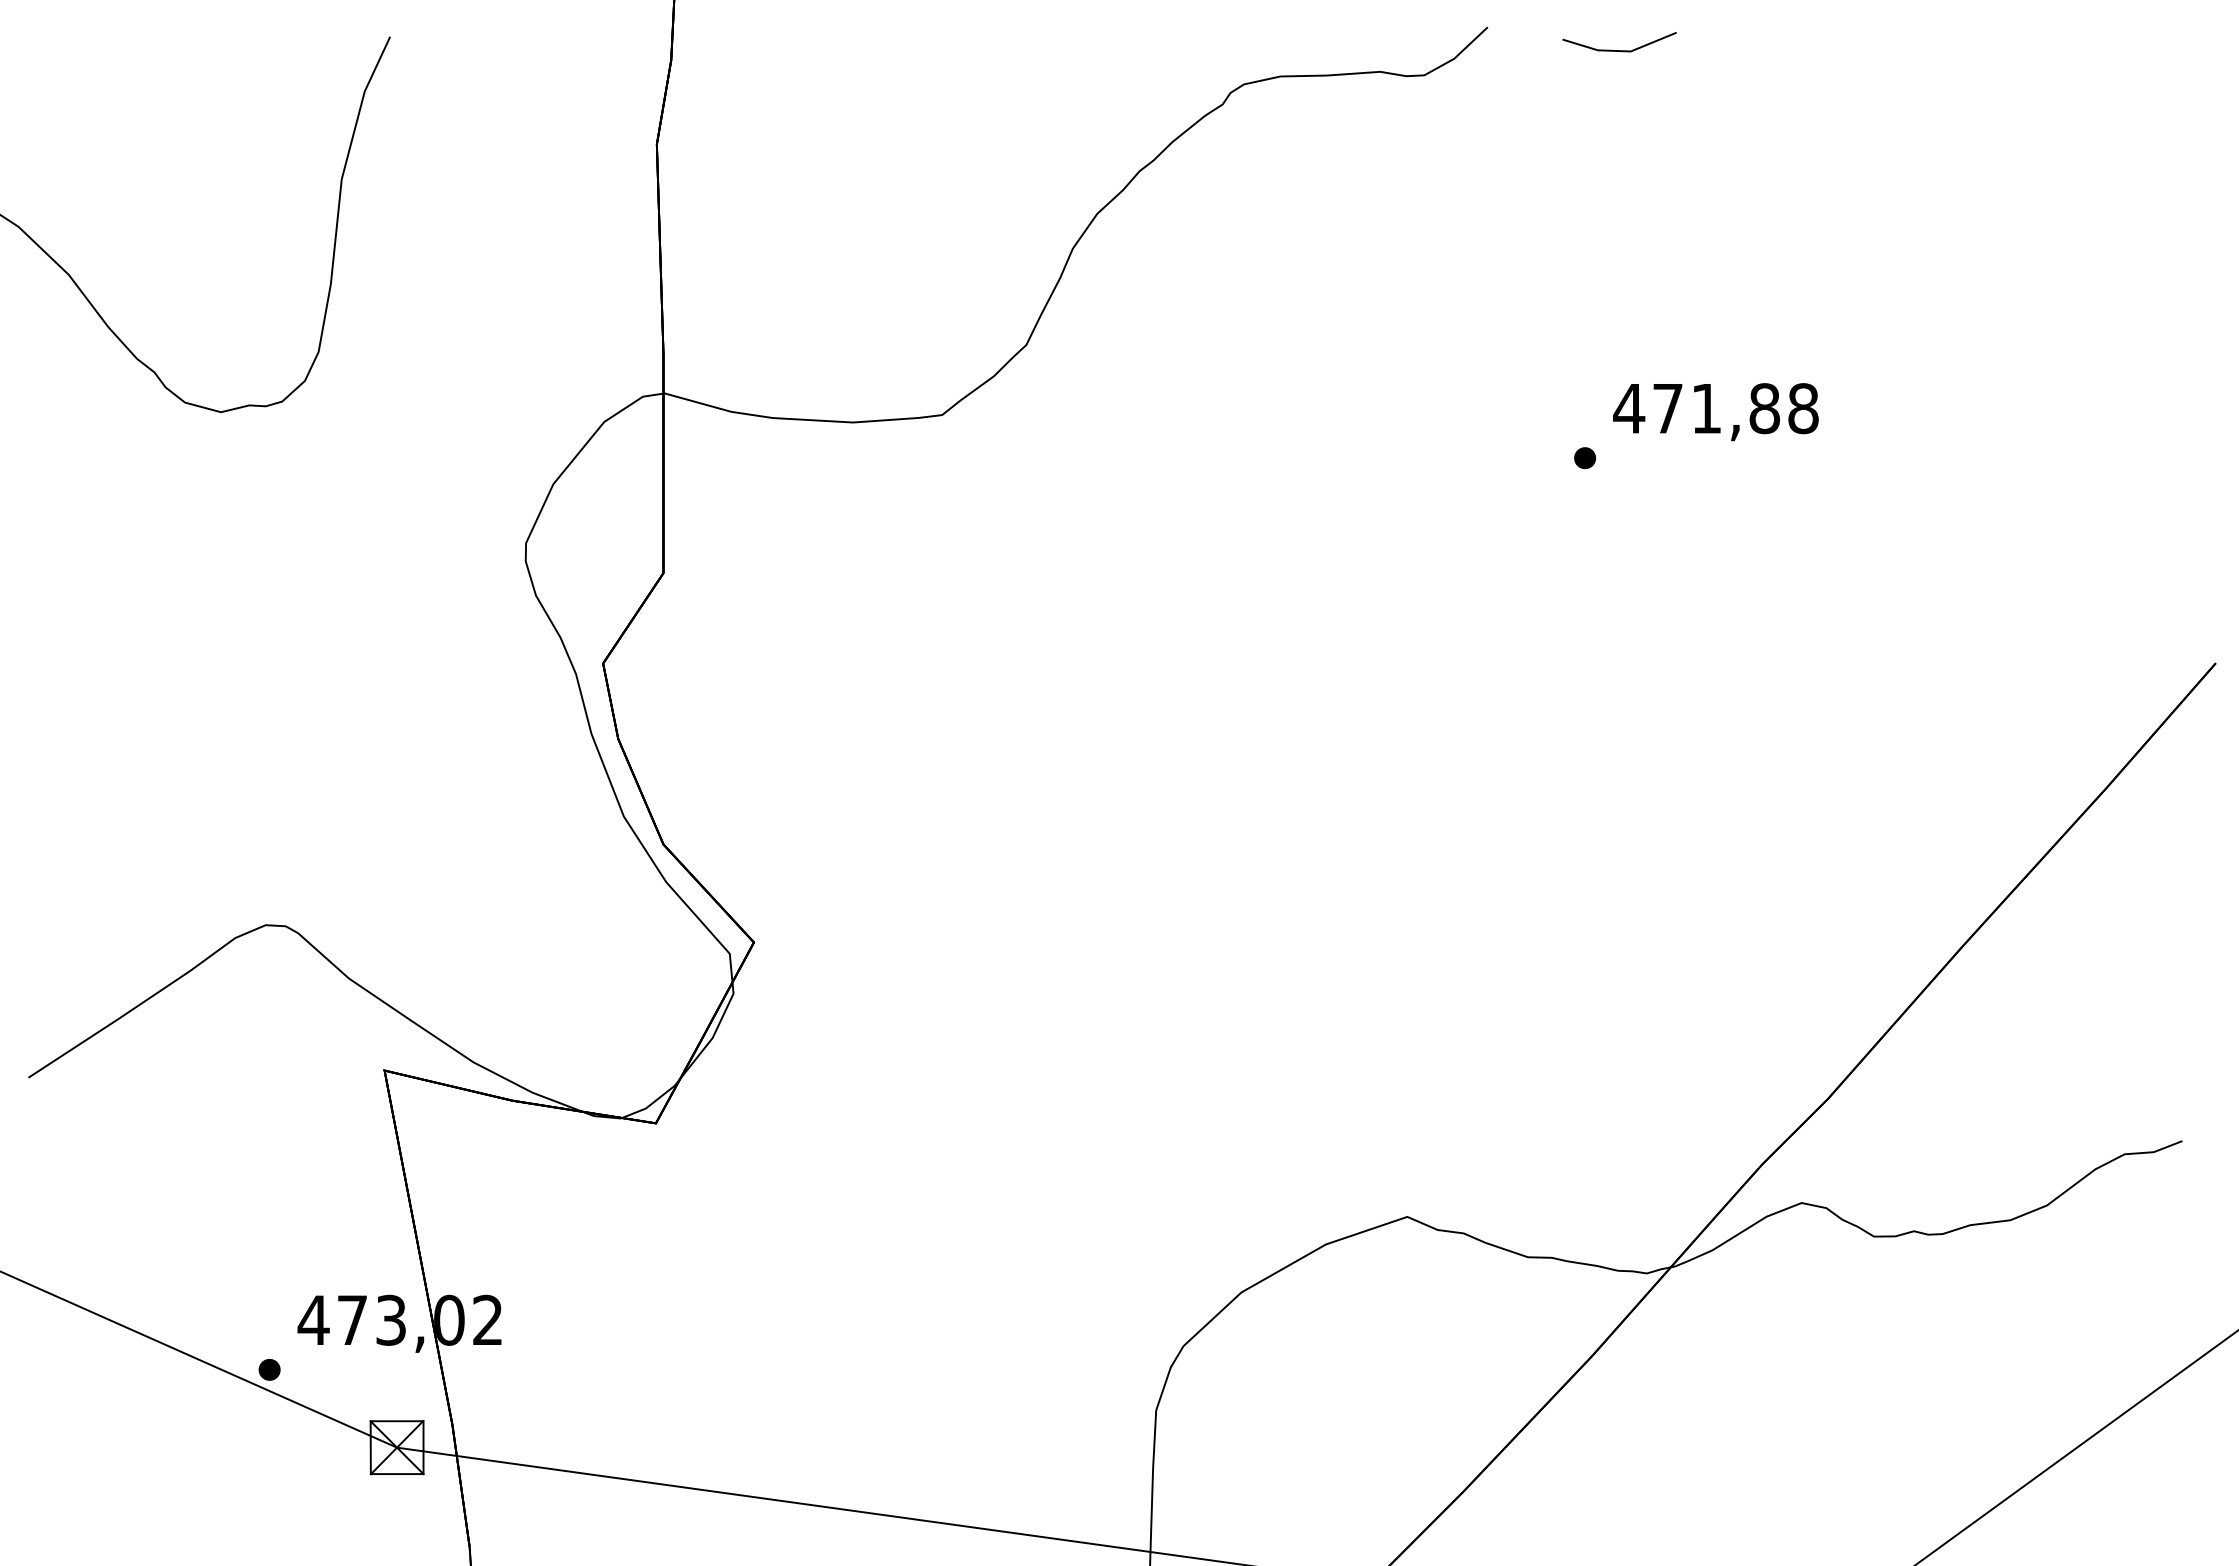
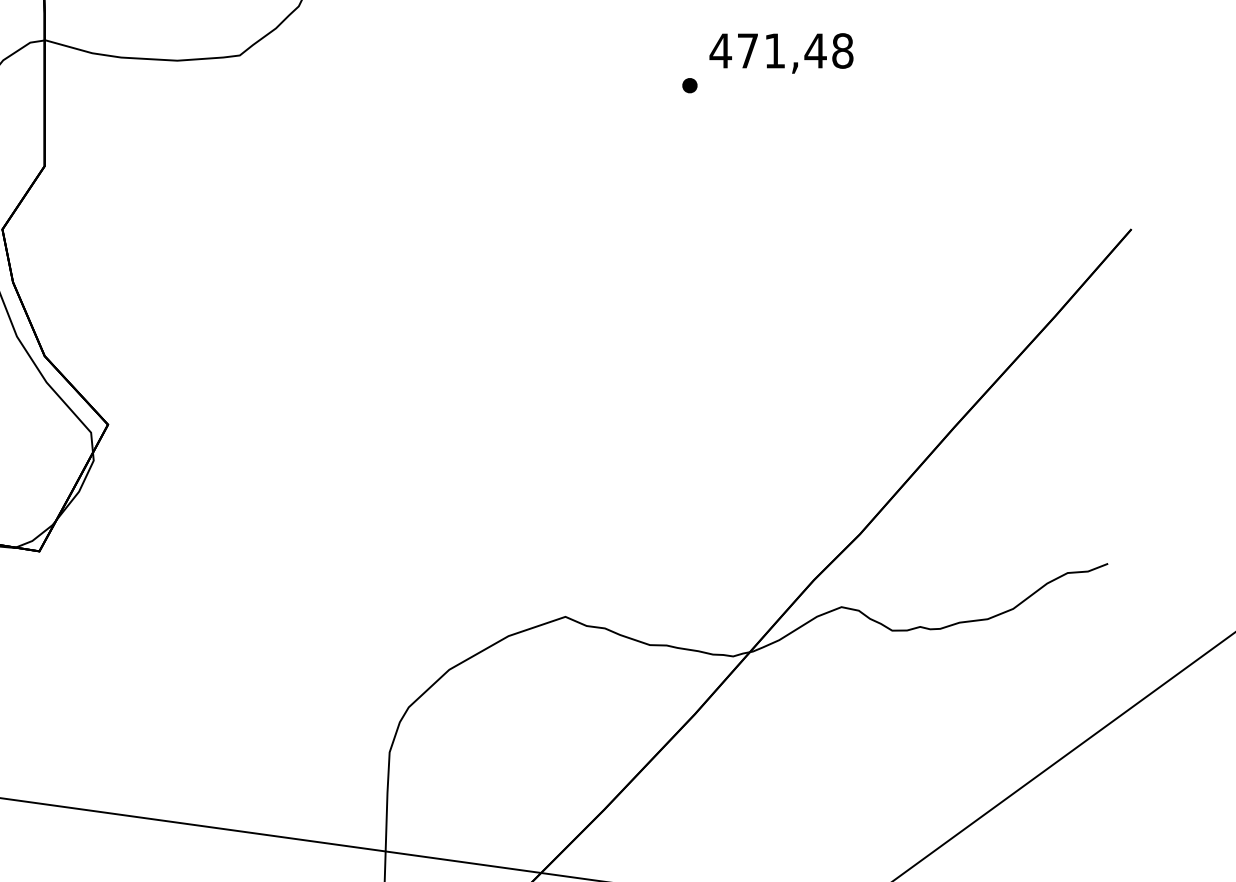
text: (1764, 408) -> (815, 50), 471,88 -> 471,48

